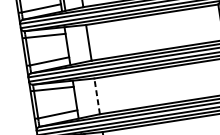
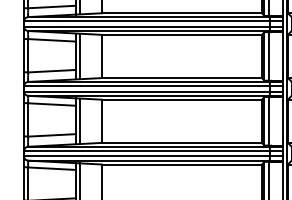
line: (71, 45) -> (80, 56), added
line: (96, 96) -> (101, 121), dashed -> solid
line: (79, 99) -> (80, 121), added

